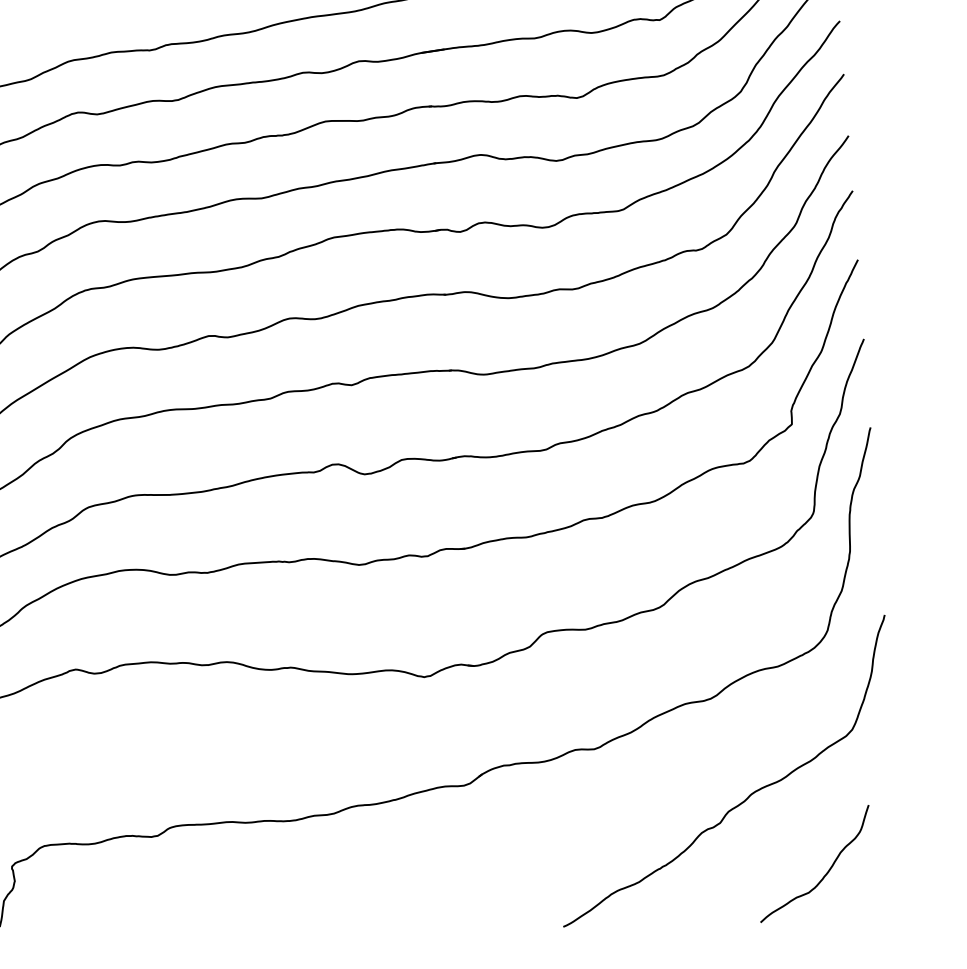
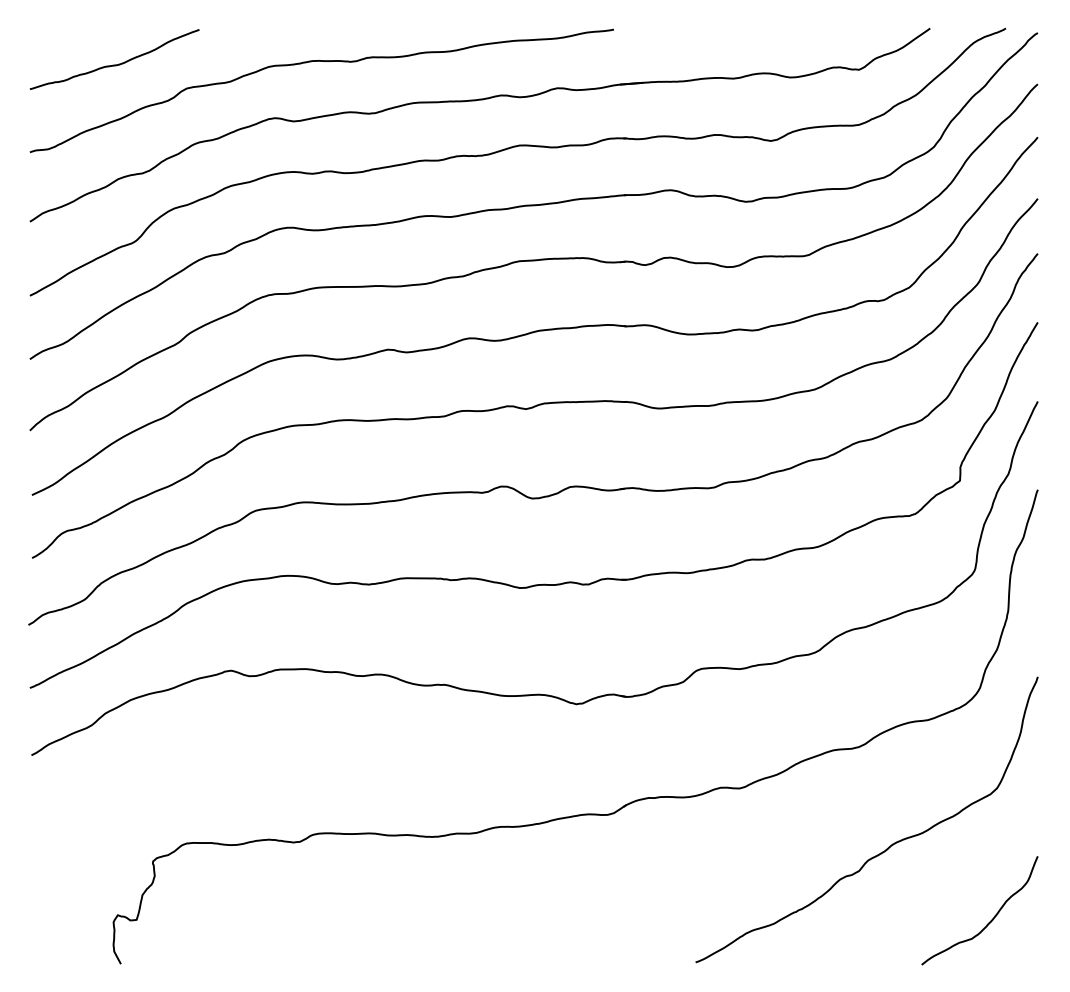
curve: (826, 872) -> (990, 920), moved

